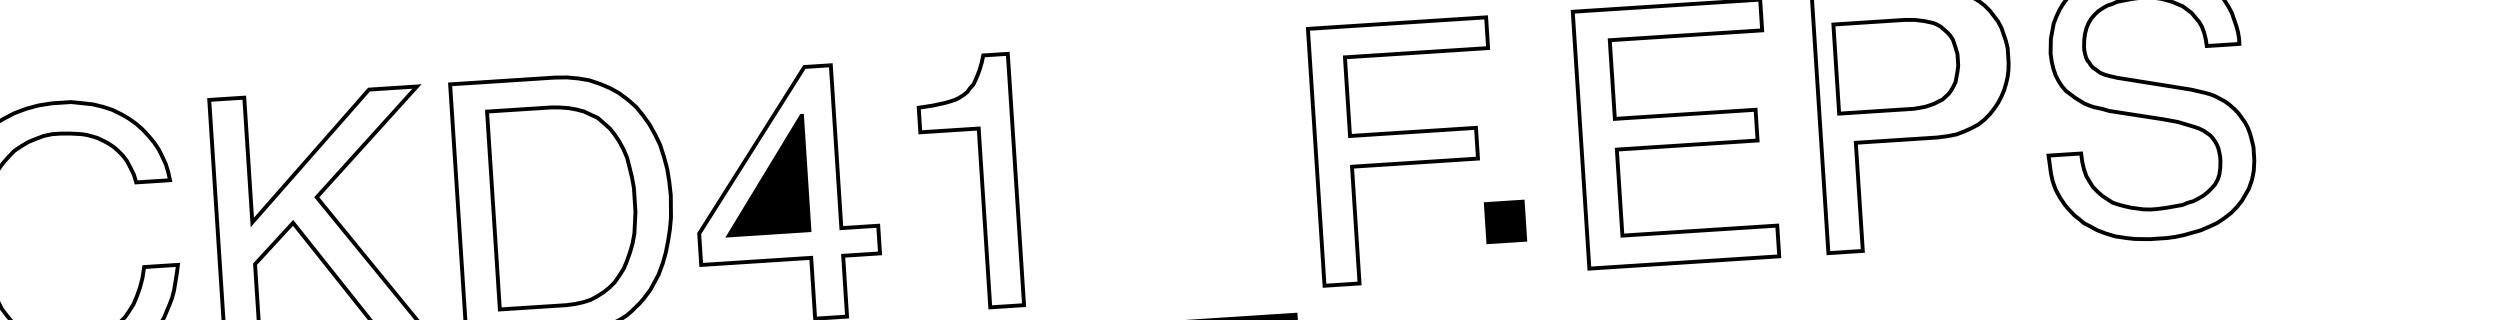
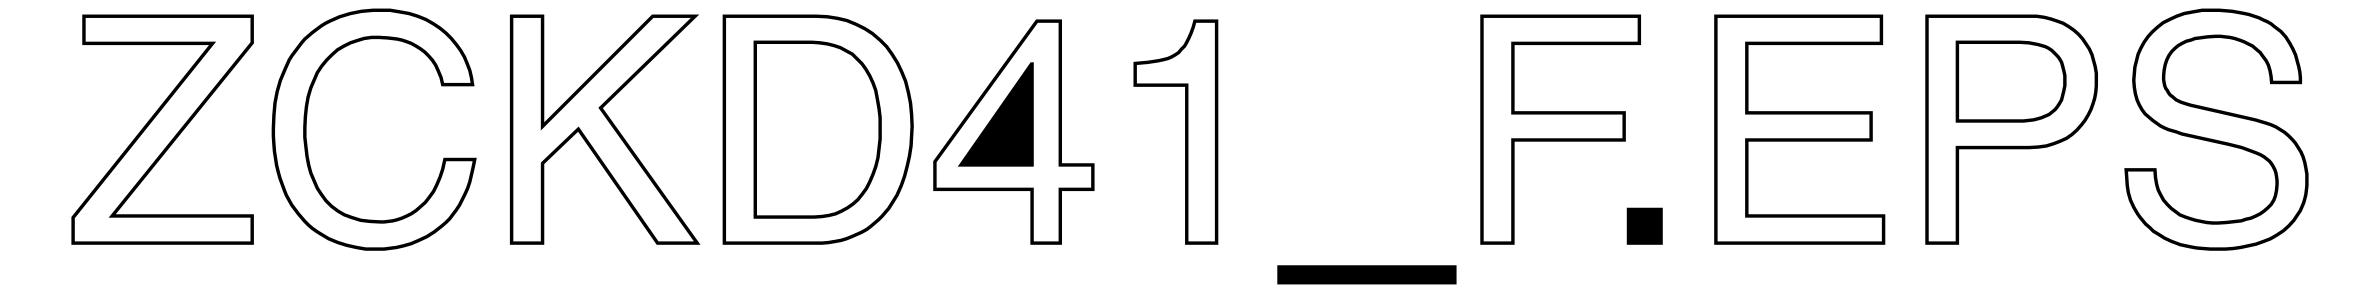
part: (1896, 65) -> (2010, 81), moved
part: (1505, 221) -> (1644, 225), moved

